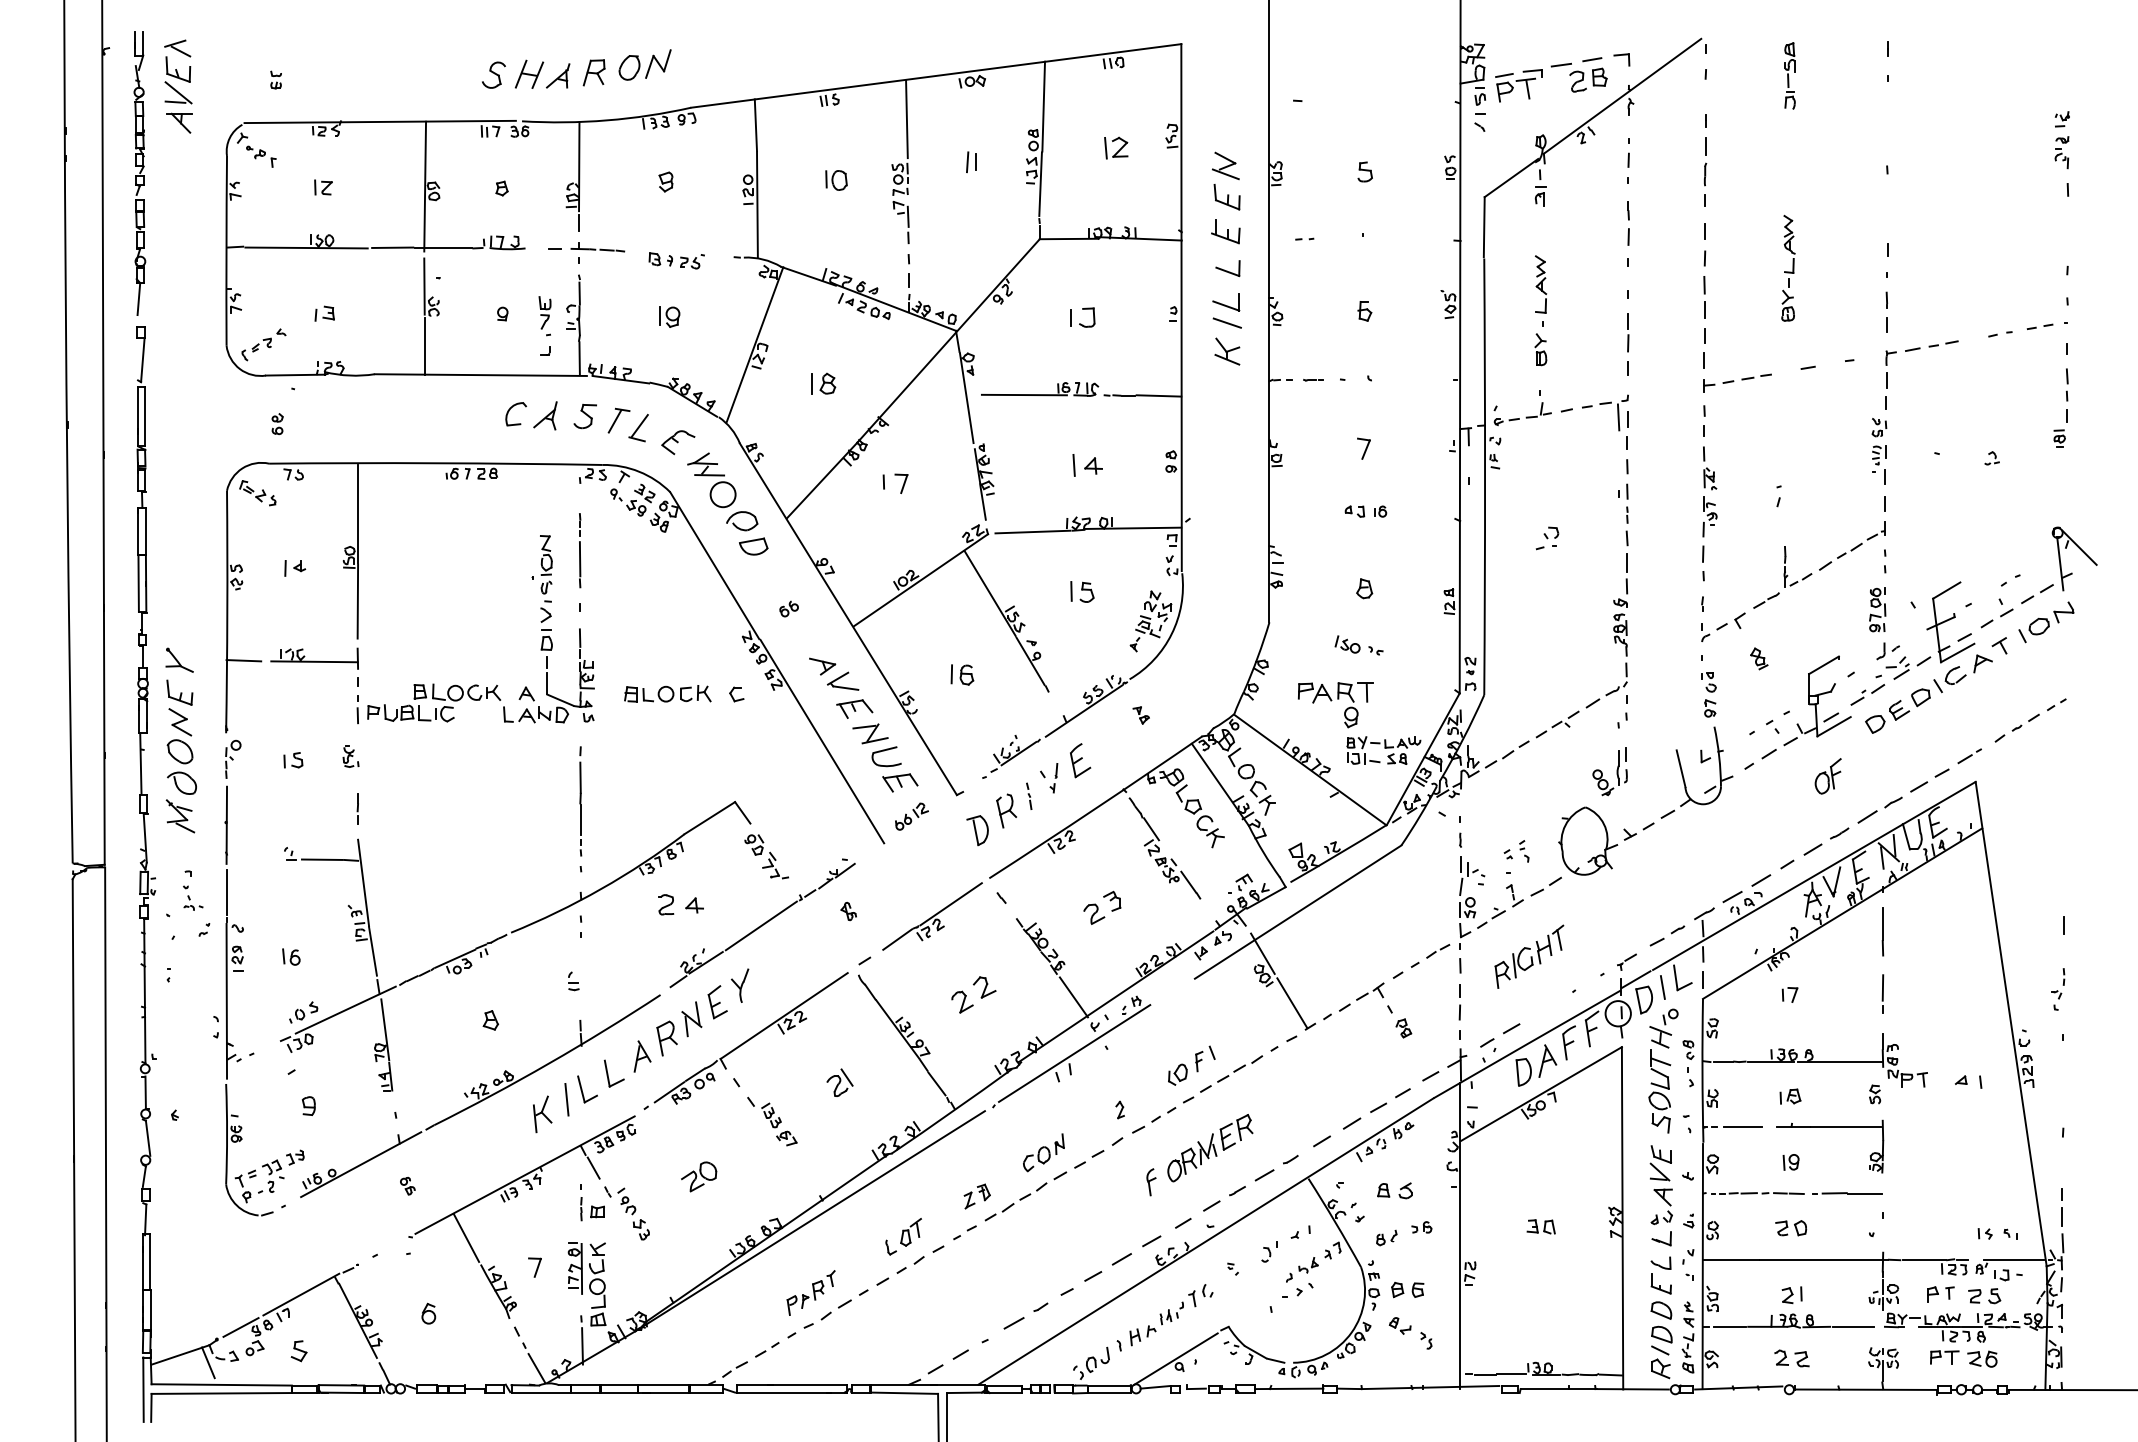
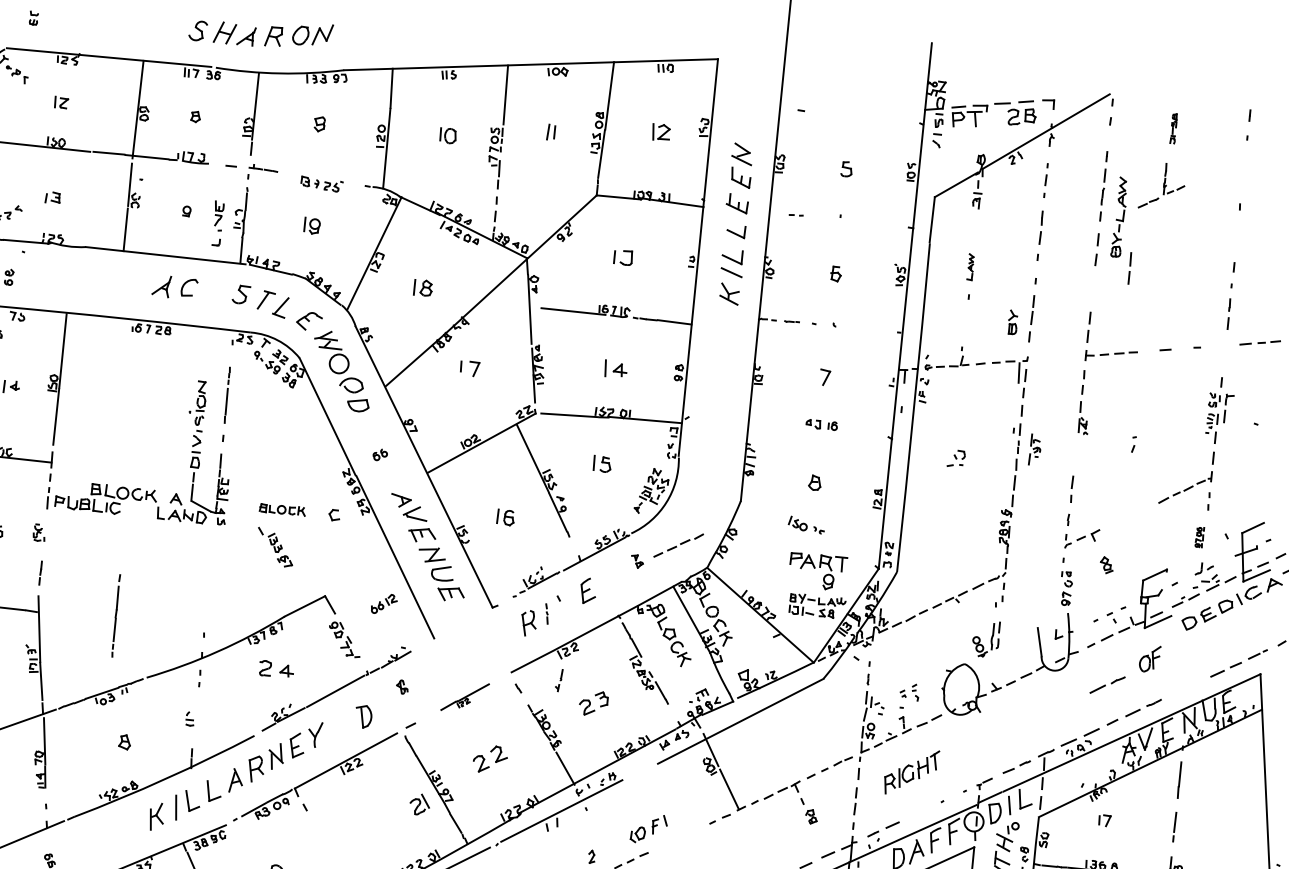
part: (1789, 75) -> (1173, 128), size x0.6
part: (597, 247) -> (263, 168), size x0.7
part: (1788, 267) -> (1119, 216), moved
part: (1541, 284) -> (971, 267), size x0.6
line: (1704, 294) -> (1130, 266), moved
part: (1540, 349) -> (1012, 322), moved
part: (1890, 369) -> (1228, 408), moved
part: (545, 415) -> (161, 286), moved
part: (1709, 516) -> (1034, 449), moved
part: (1782, 577) -> (1162, 186), moved
part: (1877, 609) -> (1199, 537), size x0.6
part: (667, 693) -> (282, 509), size x0.7
part: (1335, 705) -> (817, 571), moved
part: (1053, 778) -> (558, 680), moved
part: (580, 801) -> (115, 615), moved
part: (1879, 809) -> (1107, 684), moved
part: (911, 816) -> (383, 603), moved
part: (977, 830) -> (363, 716), moved
part: (932, 916) -> (465, 697), size x0.6
part: (1231, 1073) -> (678, 545), moved
part: (839, 1082) -> (419, 804), moved
part: (772, 1121) -> (275, 547), moved

